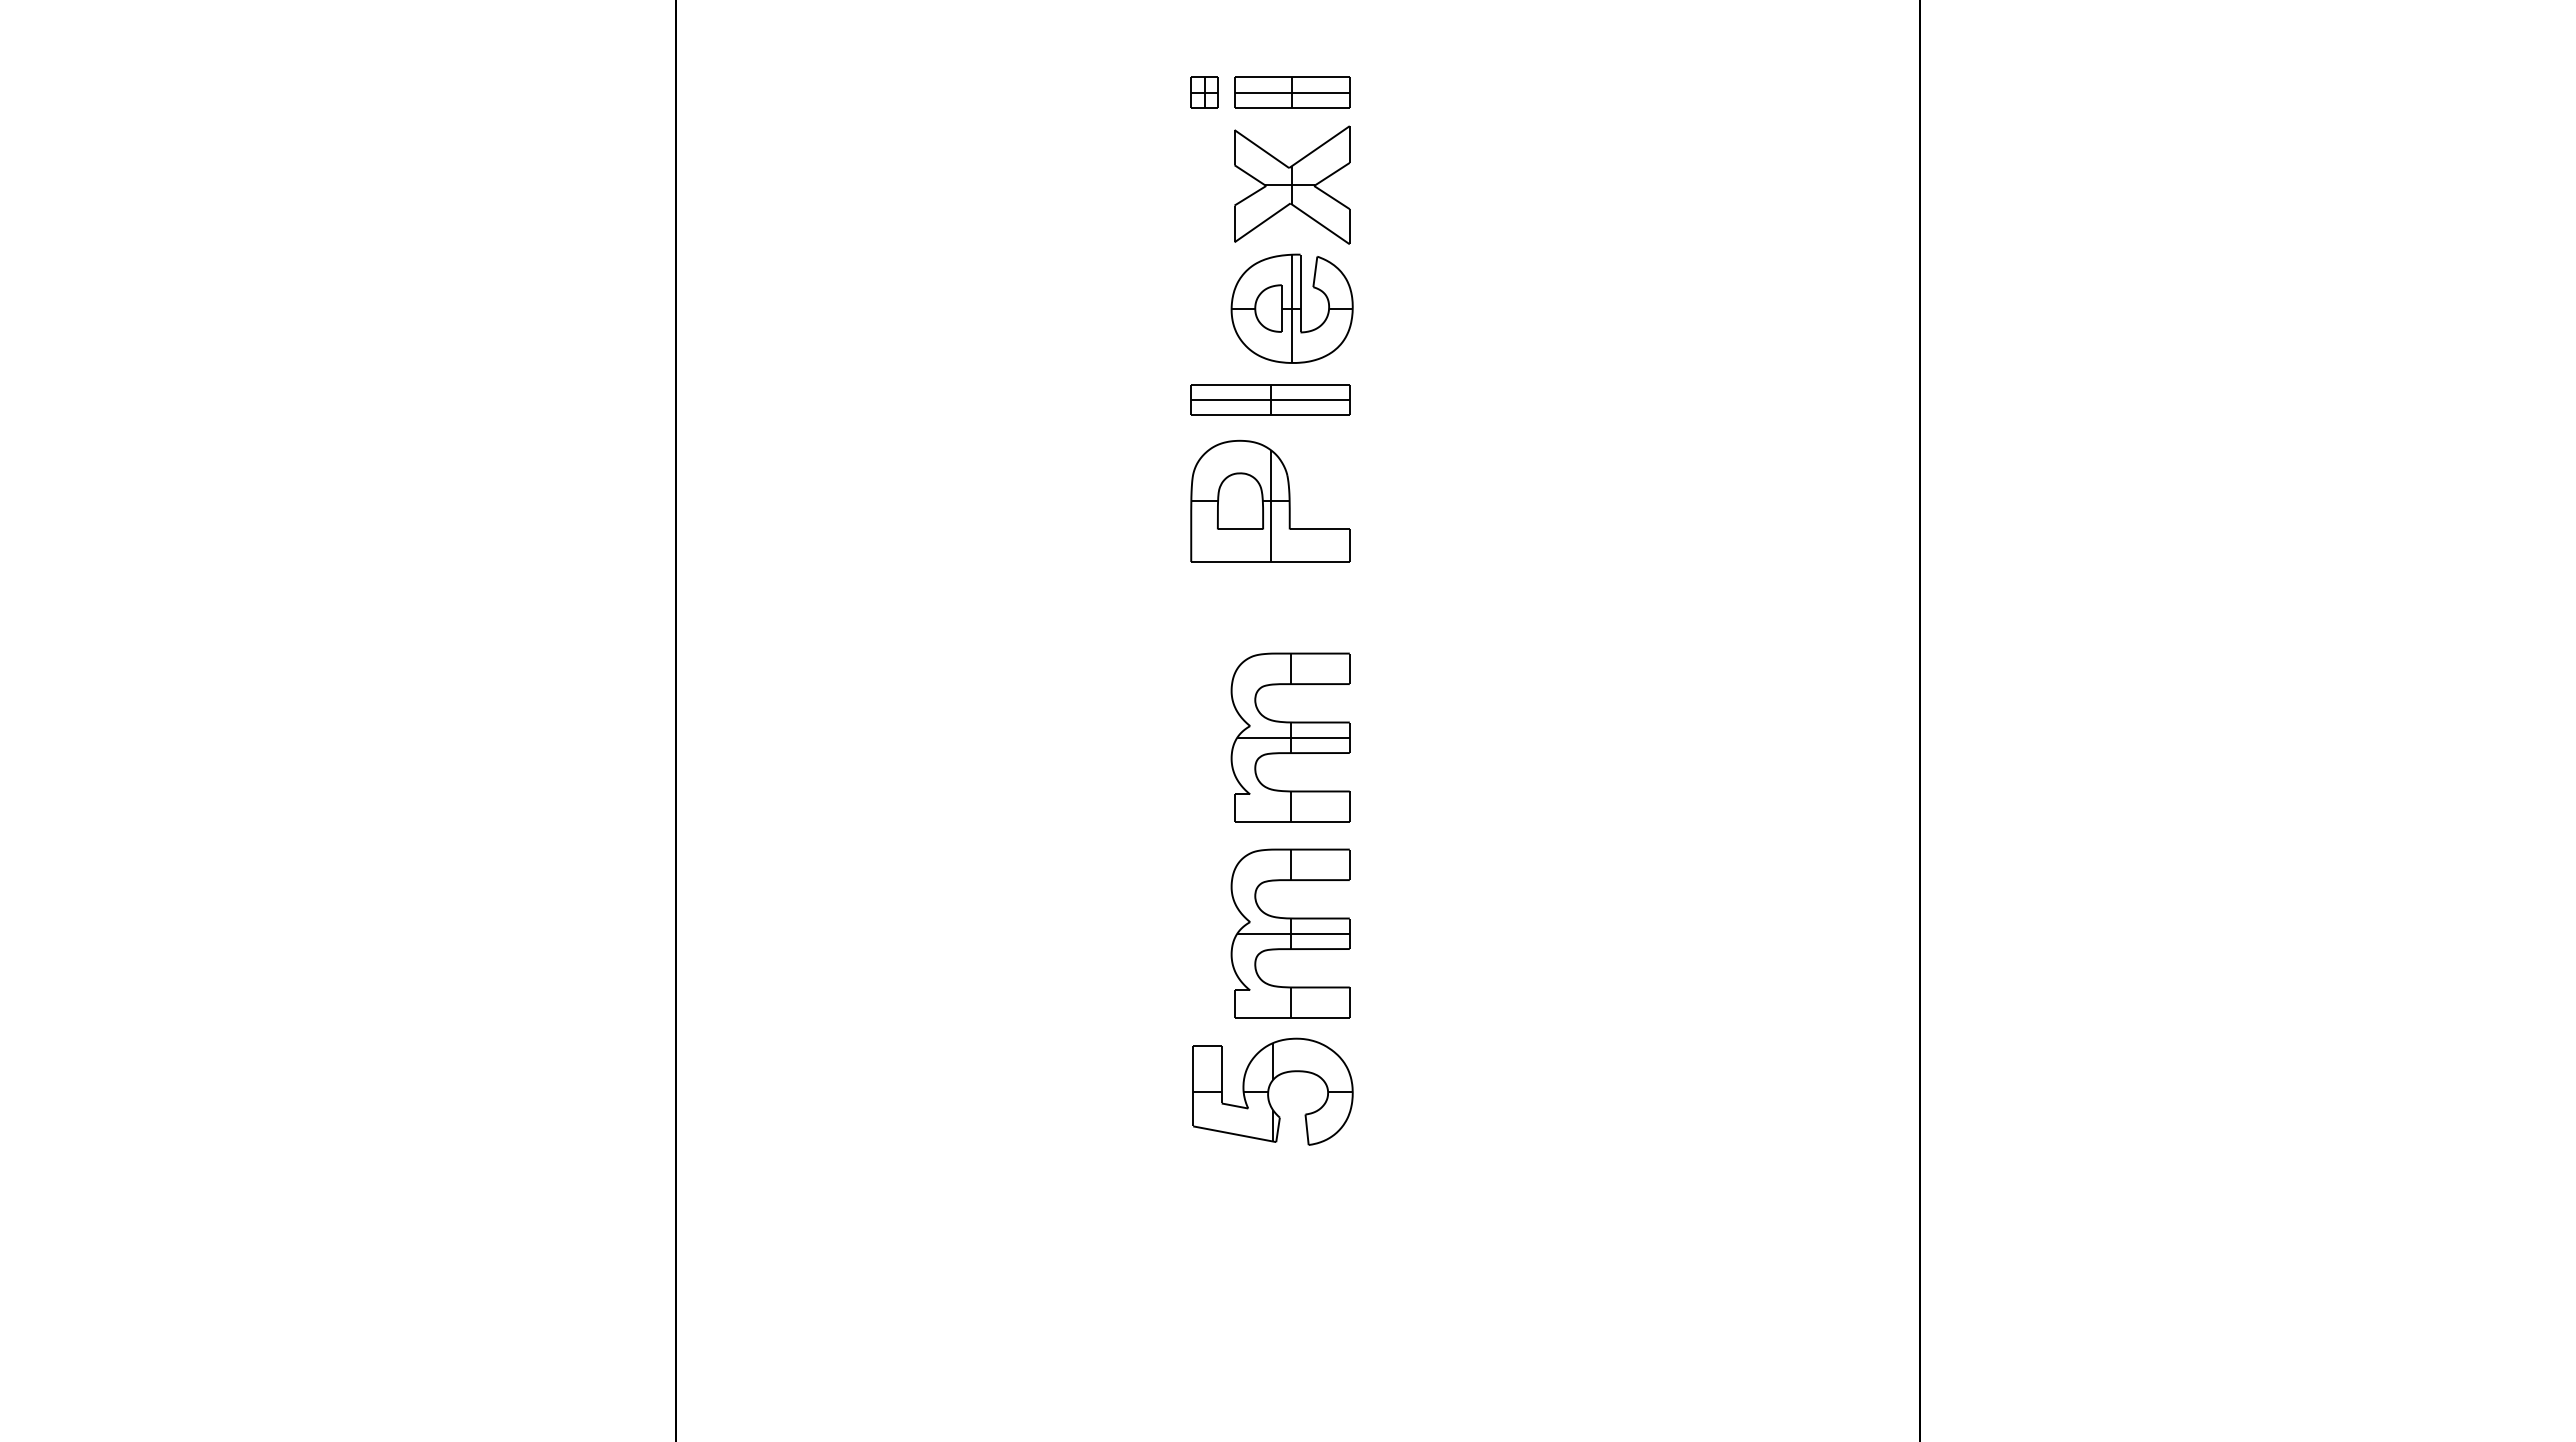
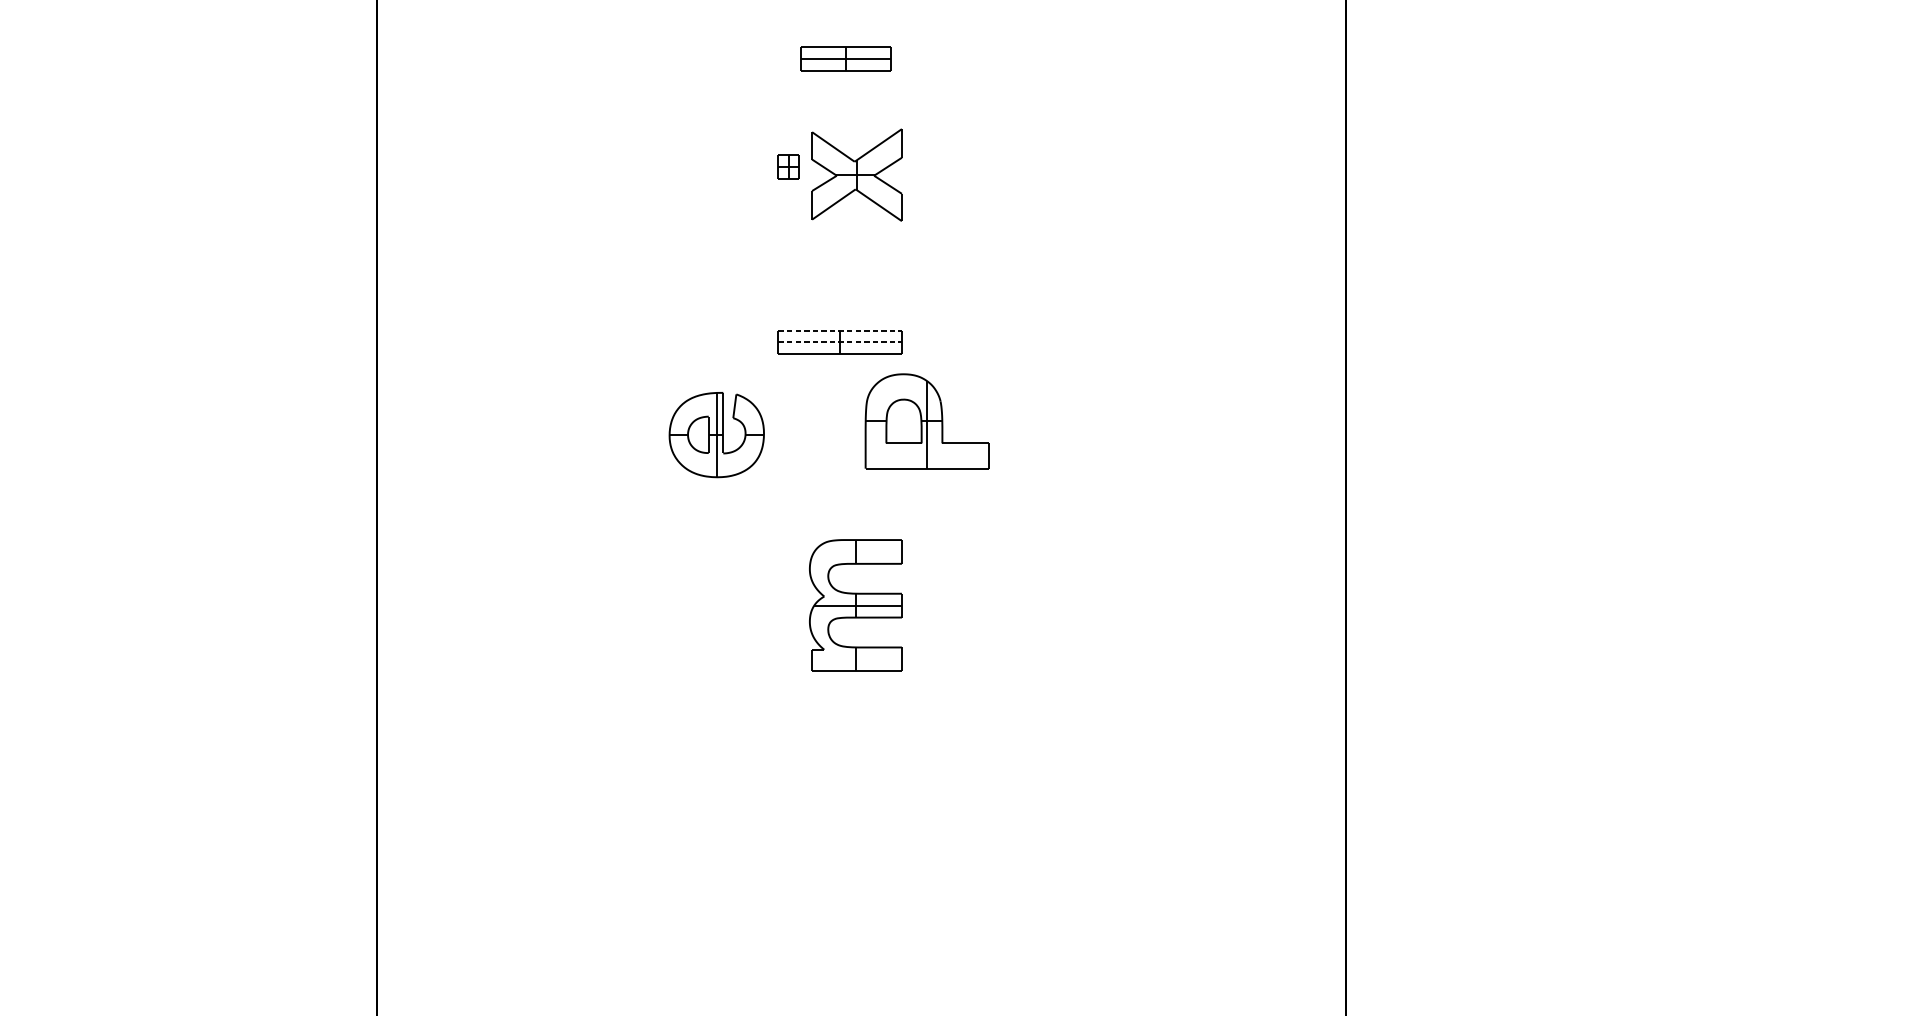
part: (1204, 92) -> (788, 166), moved
part: (1292, 92) -> (846, 59), moved
part: (1291, 308) -> (716, 434), moved
line: (1271, 384) -> (840, 330), solid -> dashed
line: (1271, 399) -> (840, 342), solid -> dashed
part: (1270, 500) -> (927, 420), moved
part: (1290, 933) -> (855, 758), removed
part: (1272, 1091) -> (841, 881), removed

